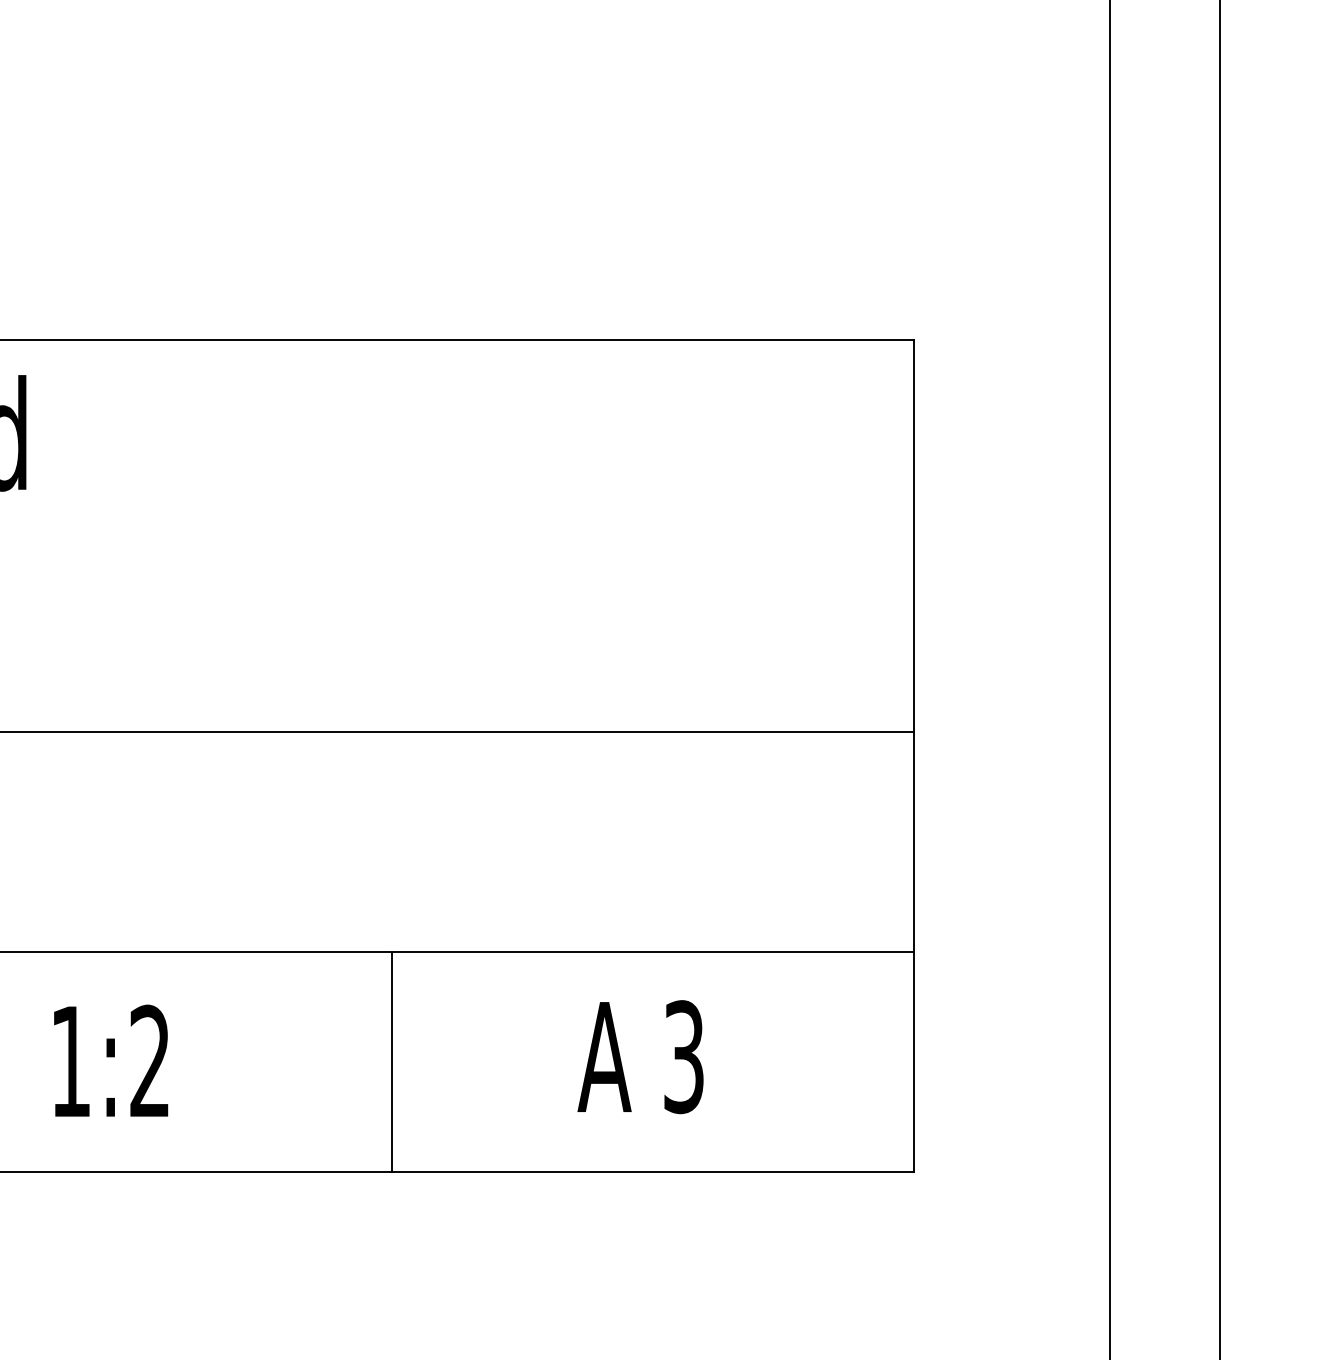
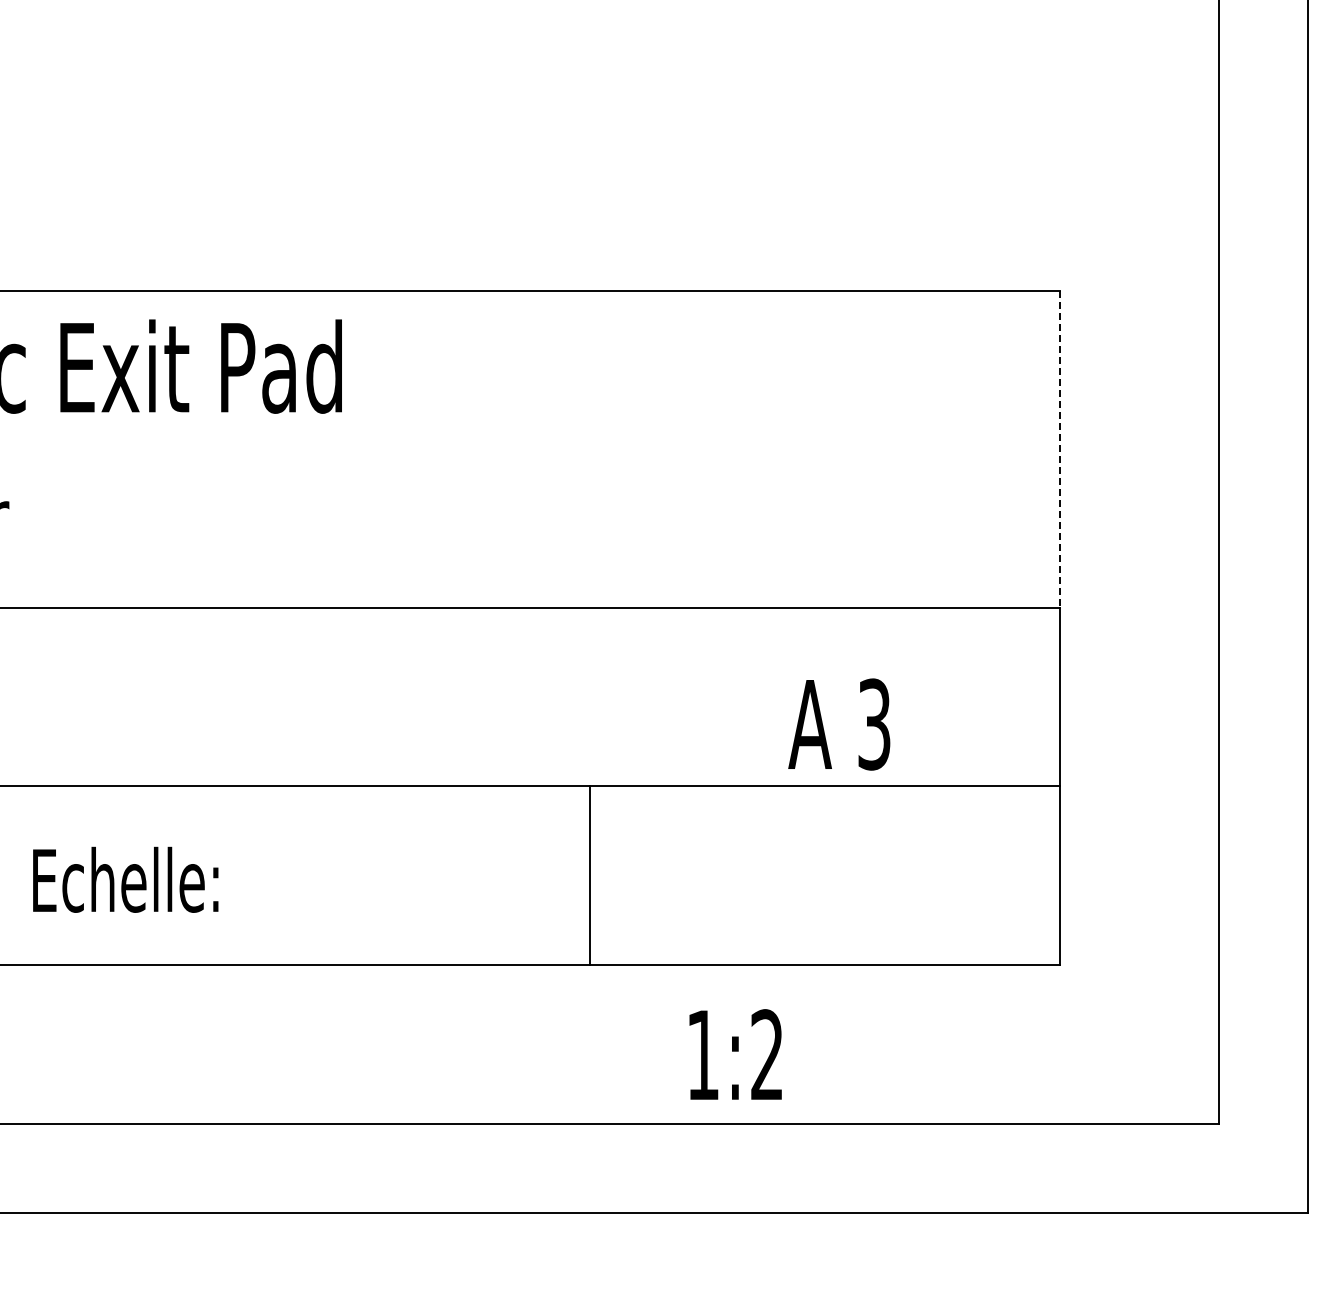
line: (913, 535) -> (1060, 449), solid -> dashed
text: (640, 1057) -> (839, 724), moved
text: (110, 1060) -> (735, 1054), moved
line: (392, 1061) -> (590, 875), moved

